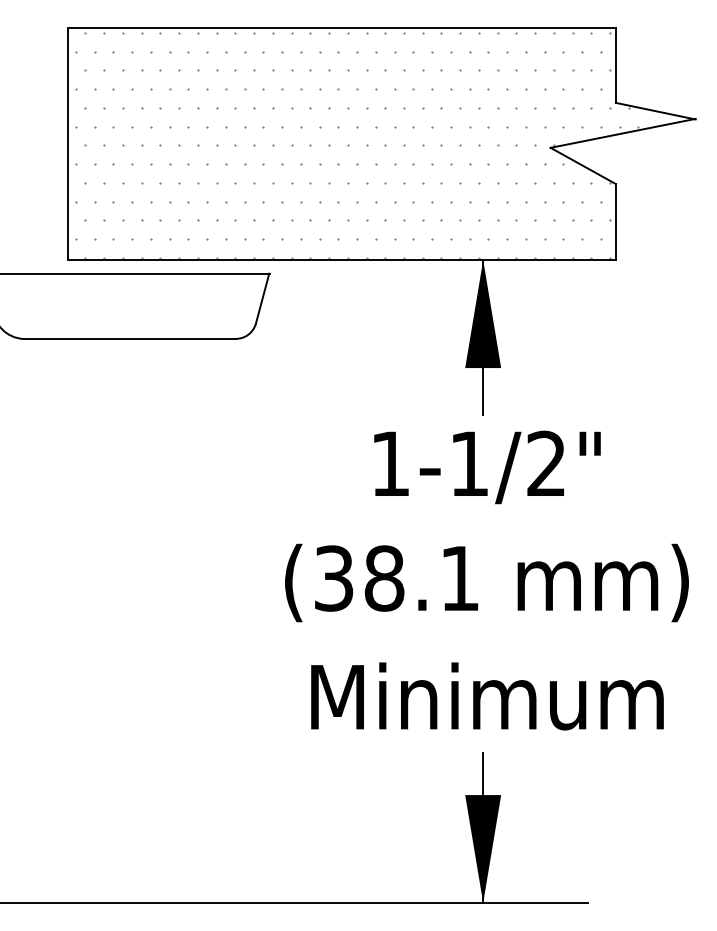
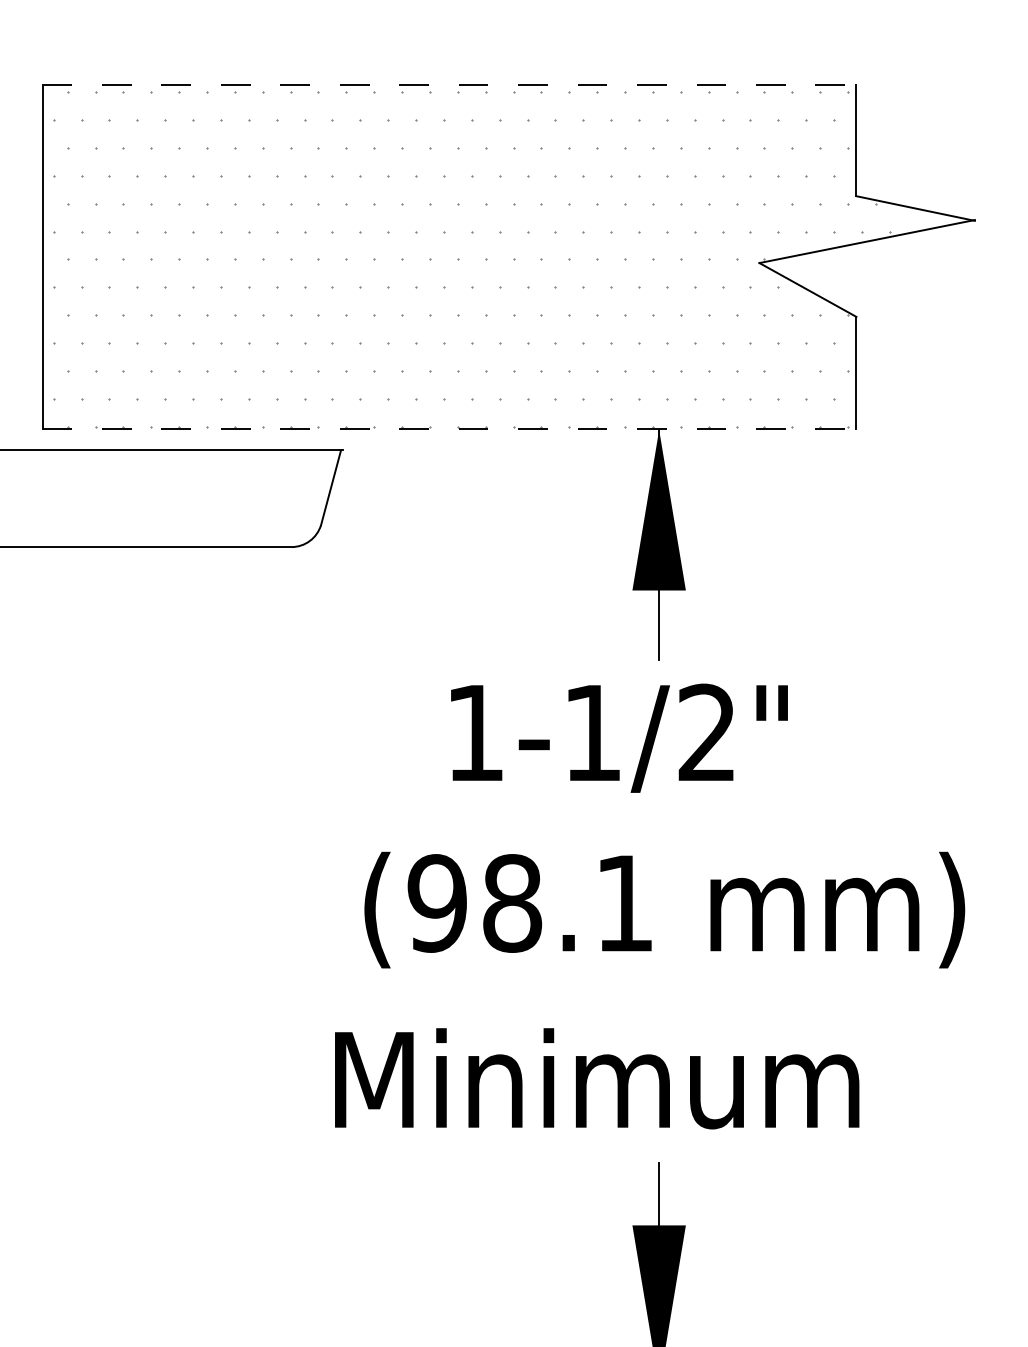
line: (342, 27) -> (449, 84), solid -> dashed
line: (342, 259) -> (449, 429), solid -> dashed
text: (487, 467) -> (619, 738), moved
text: (333, 578) -> (436, 903), (38.1 -> (98.1
text: (487, 696) -> (597, 1078), moved

